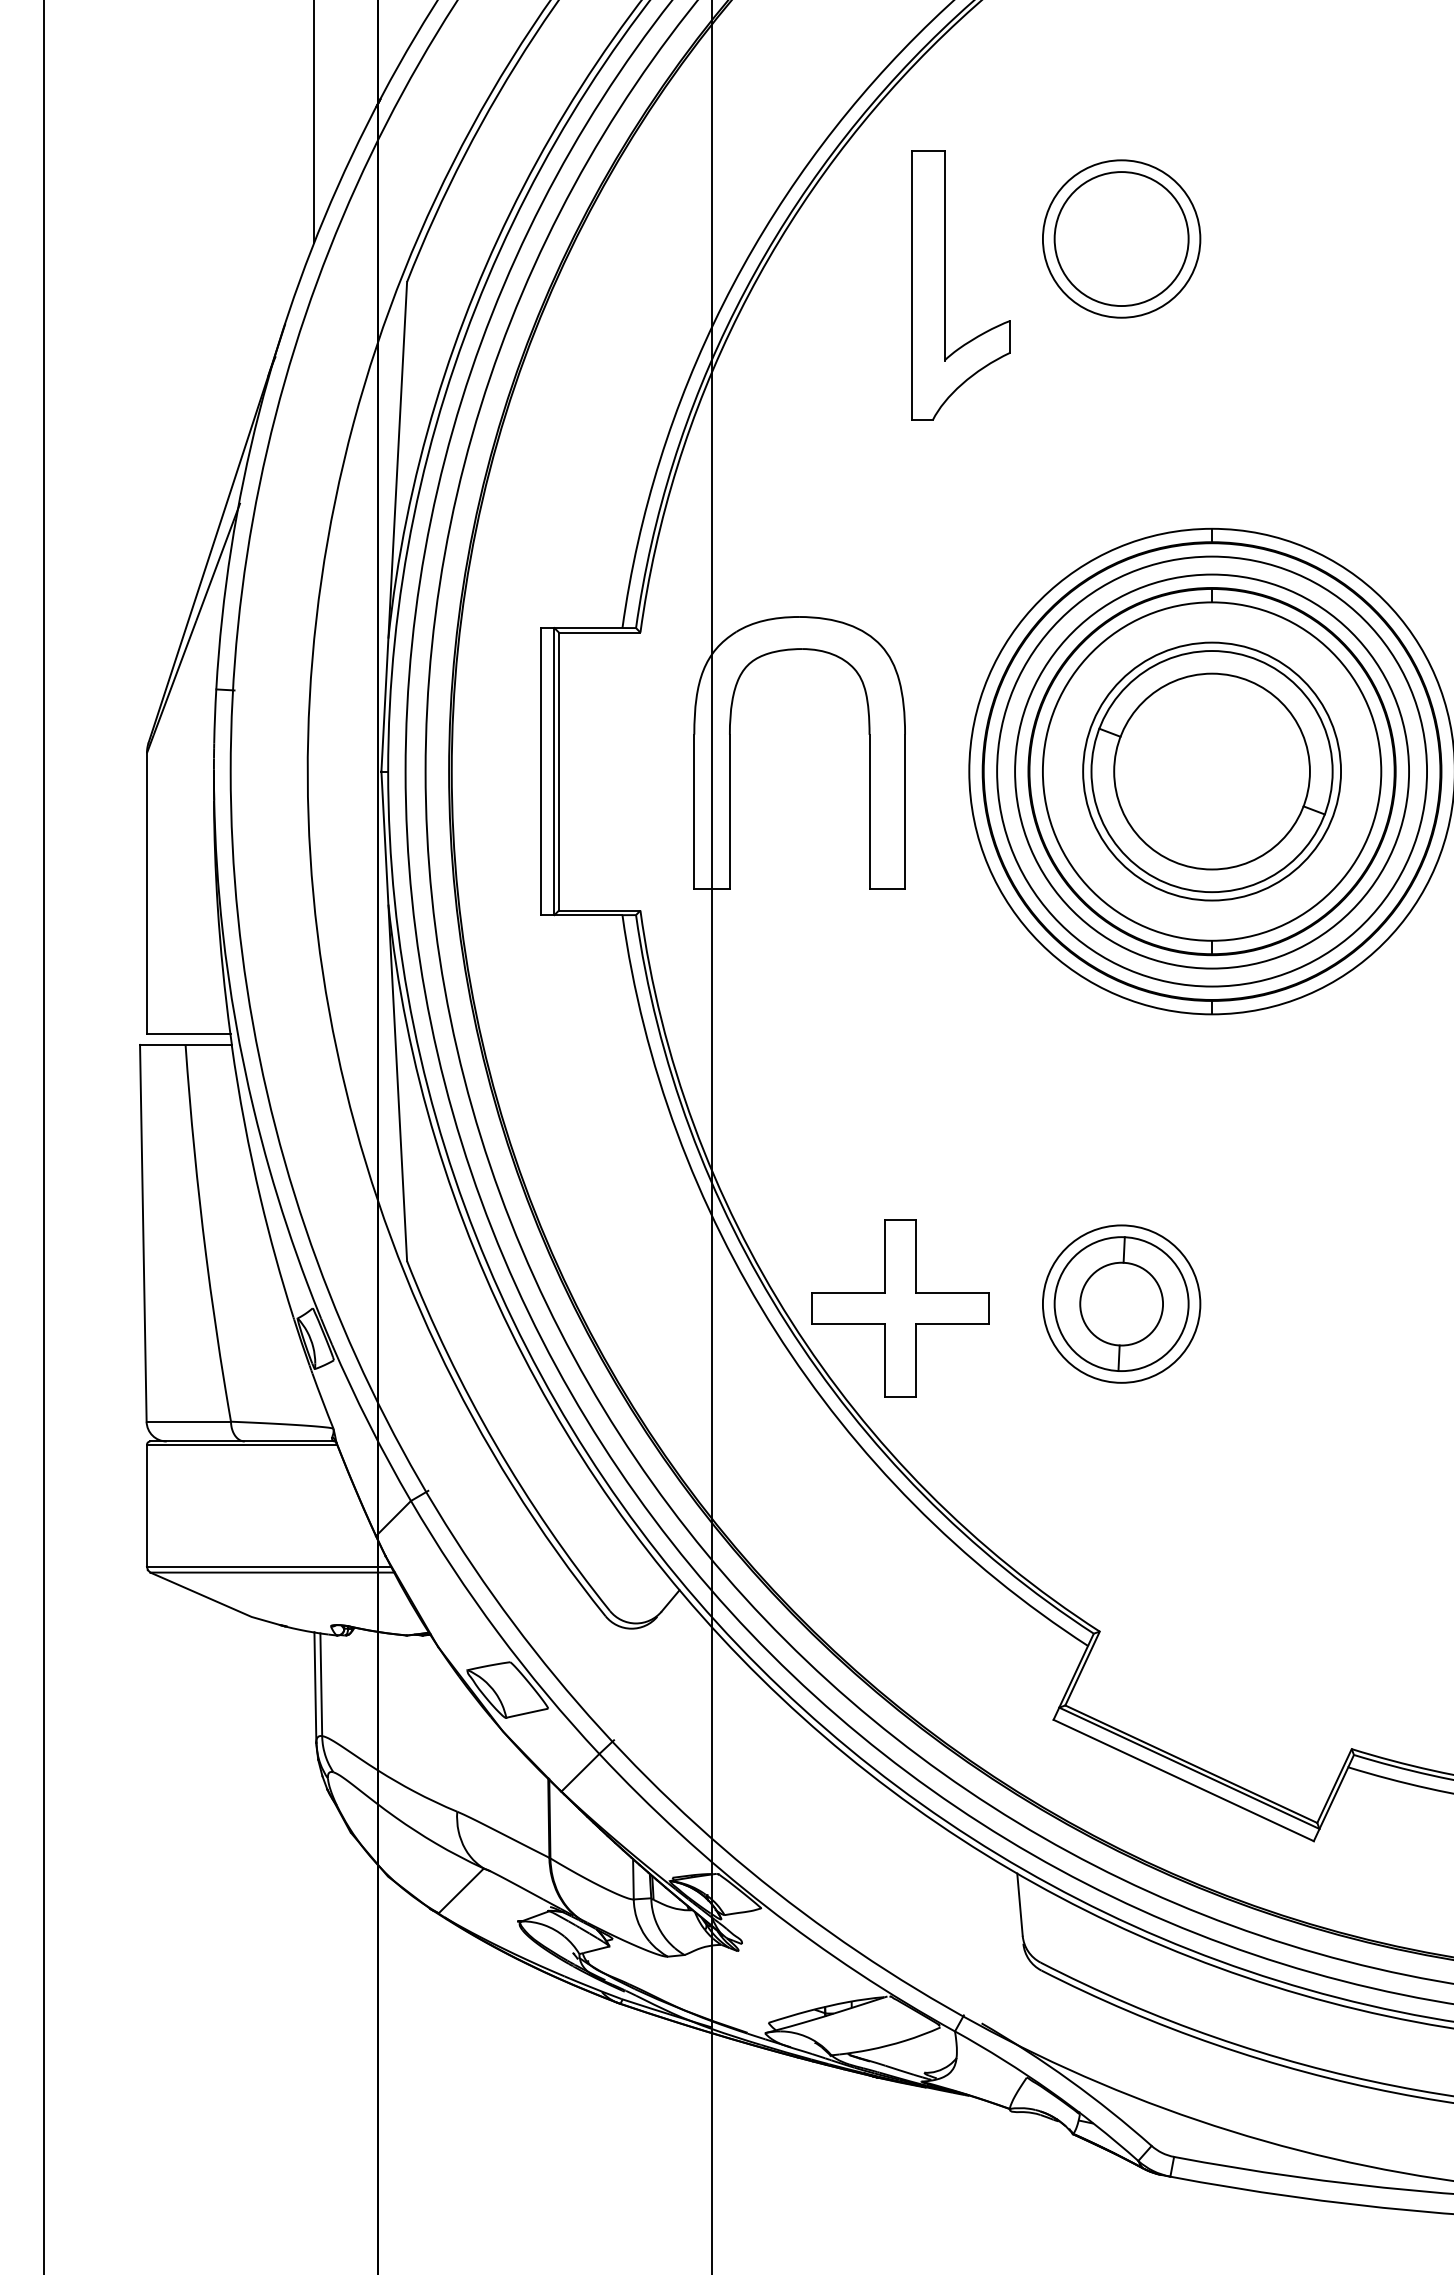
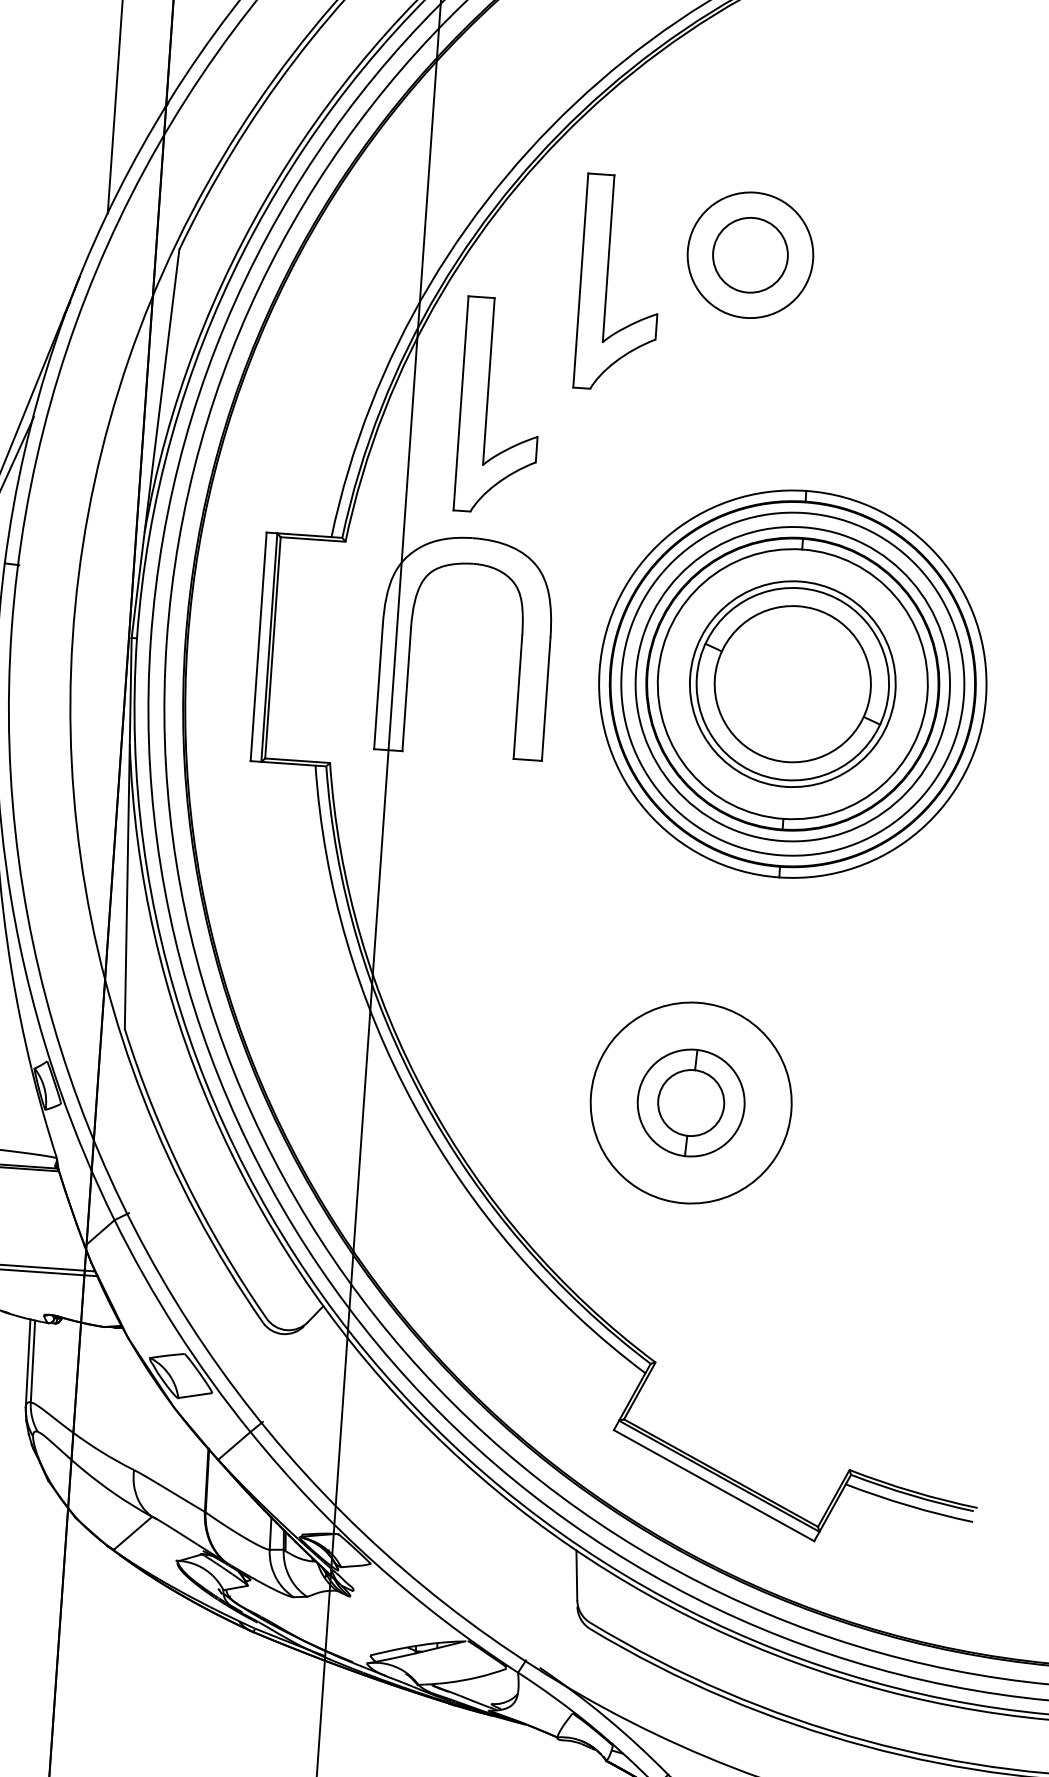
circle: (1121, 239) -> (750, 255), size x0.7
part: (806, 449) -> (487, 405), added
circle: (1121, 1303) -> (691, 1102), size x1.6
part: (900, 1308) -> (514, 1094), removed

